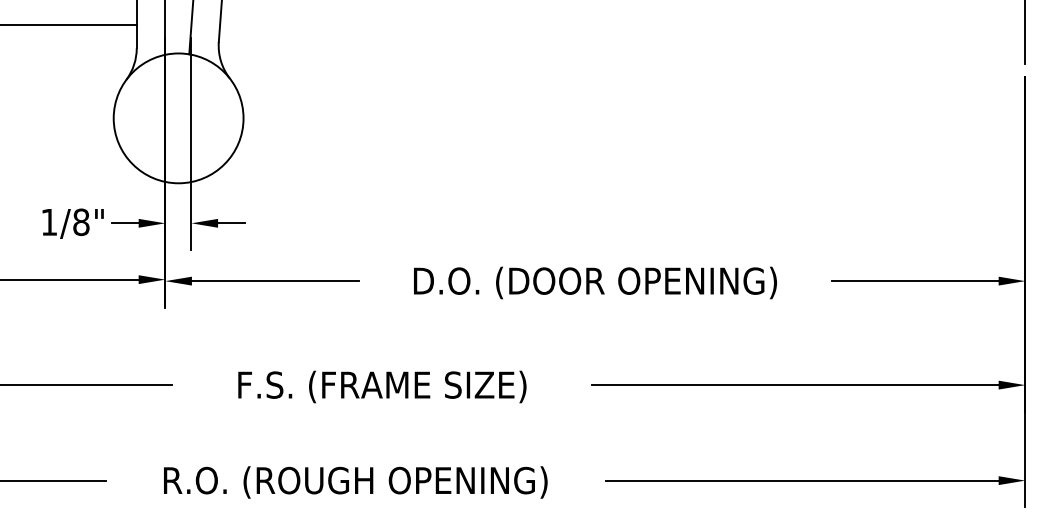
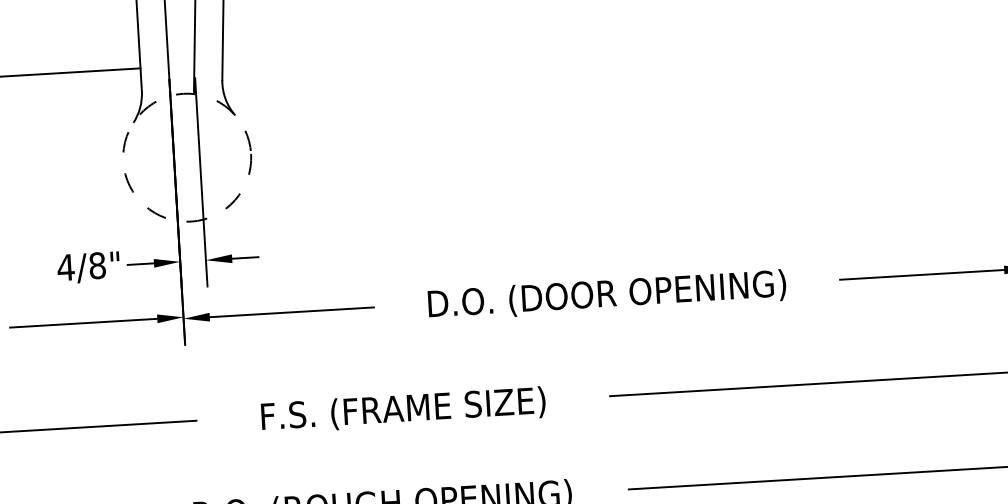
circle: (178, 118) -> (187, 157), solid -> dashed
text: (48, 222) -> (65, 267), 1/8" -> 4/8"

